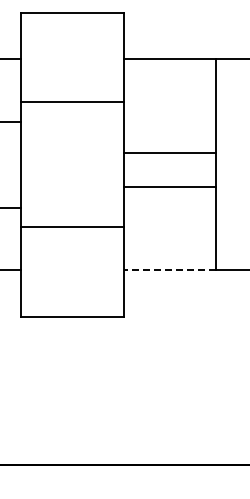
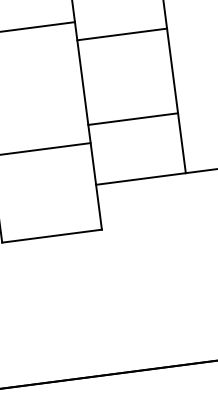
line: (169, 153) -> (121, 34), moved
line: (169, 186) -> (132, 119), moved
line: (169, 270) -> (140, 179), dashed -> solid

